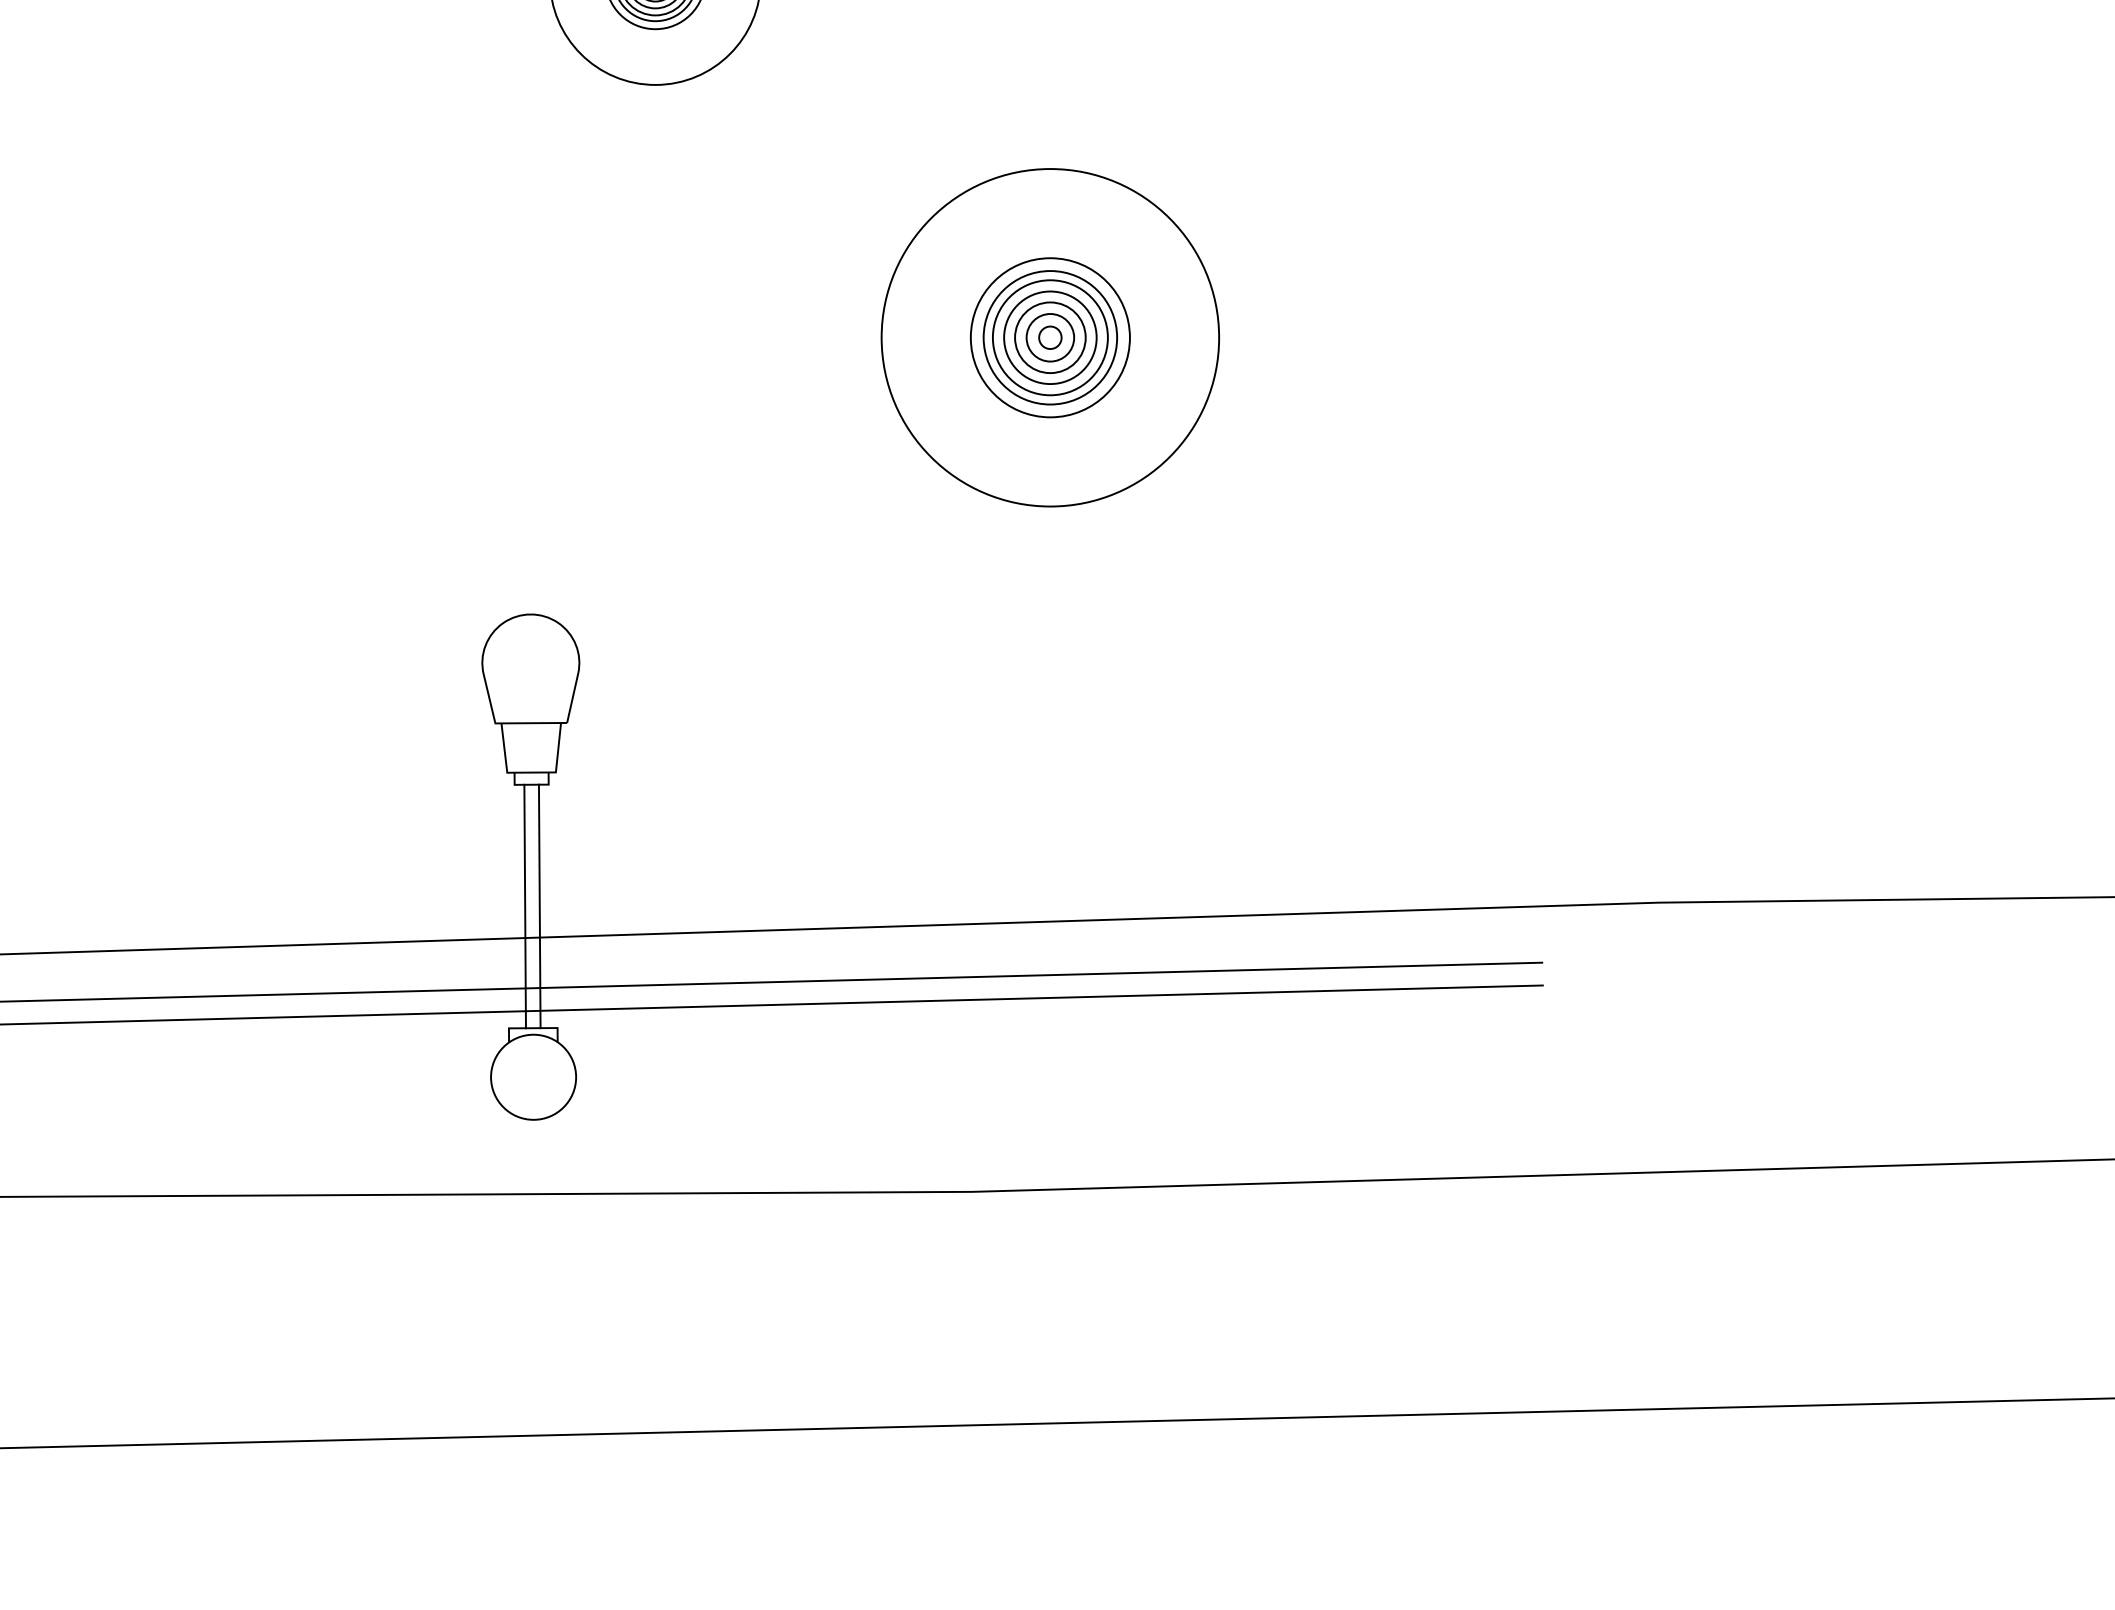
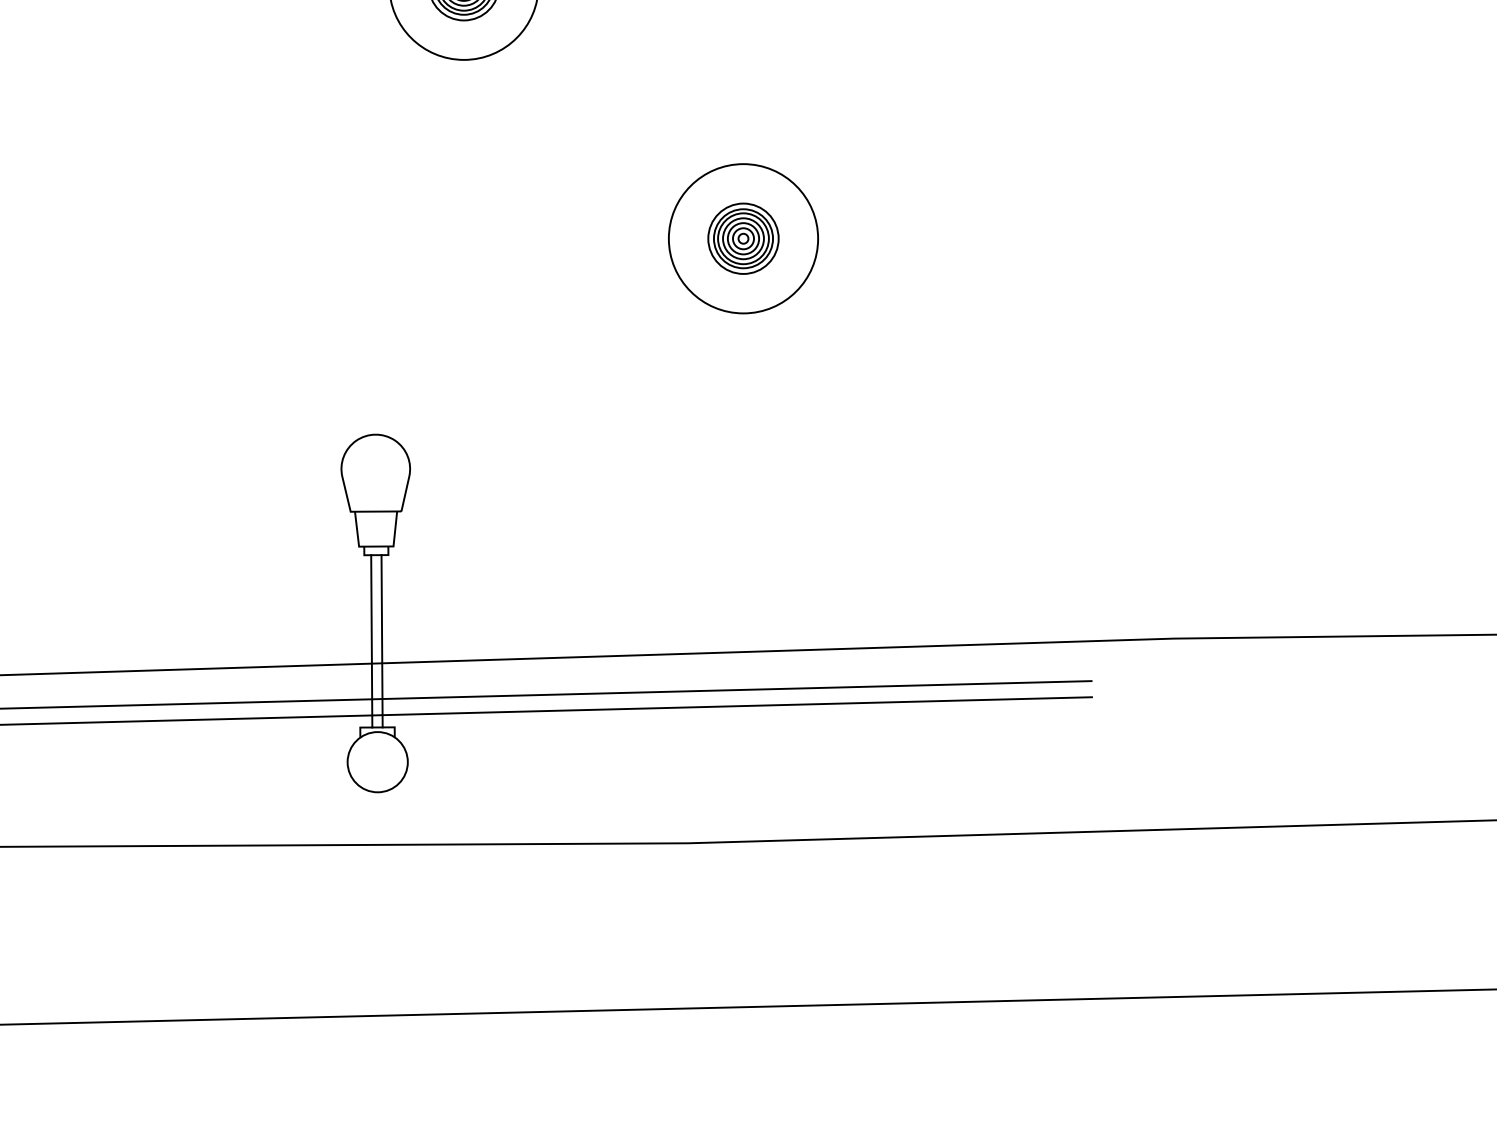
part: (1050, 337) -> (743, 238), size x0.62

